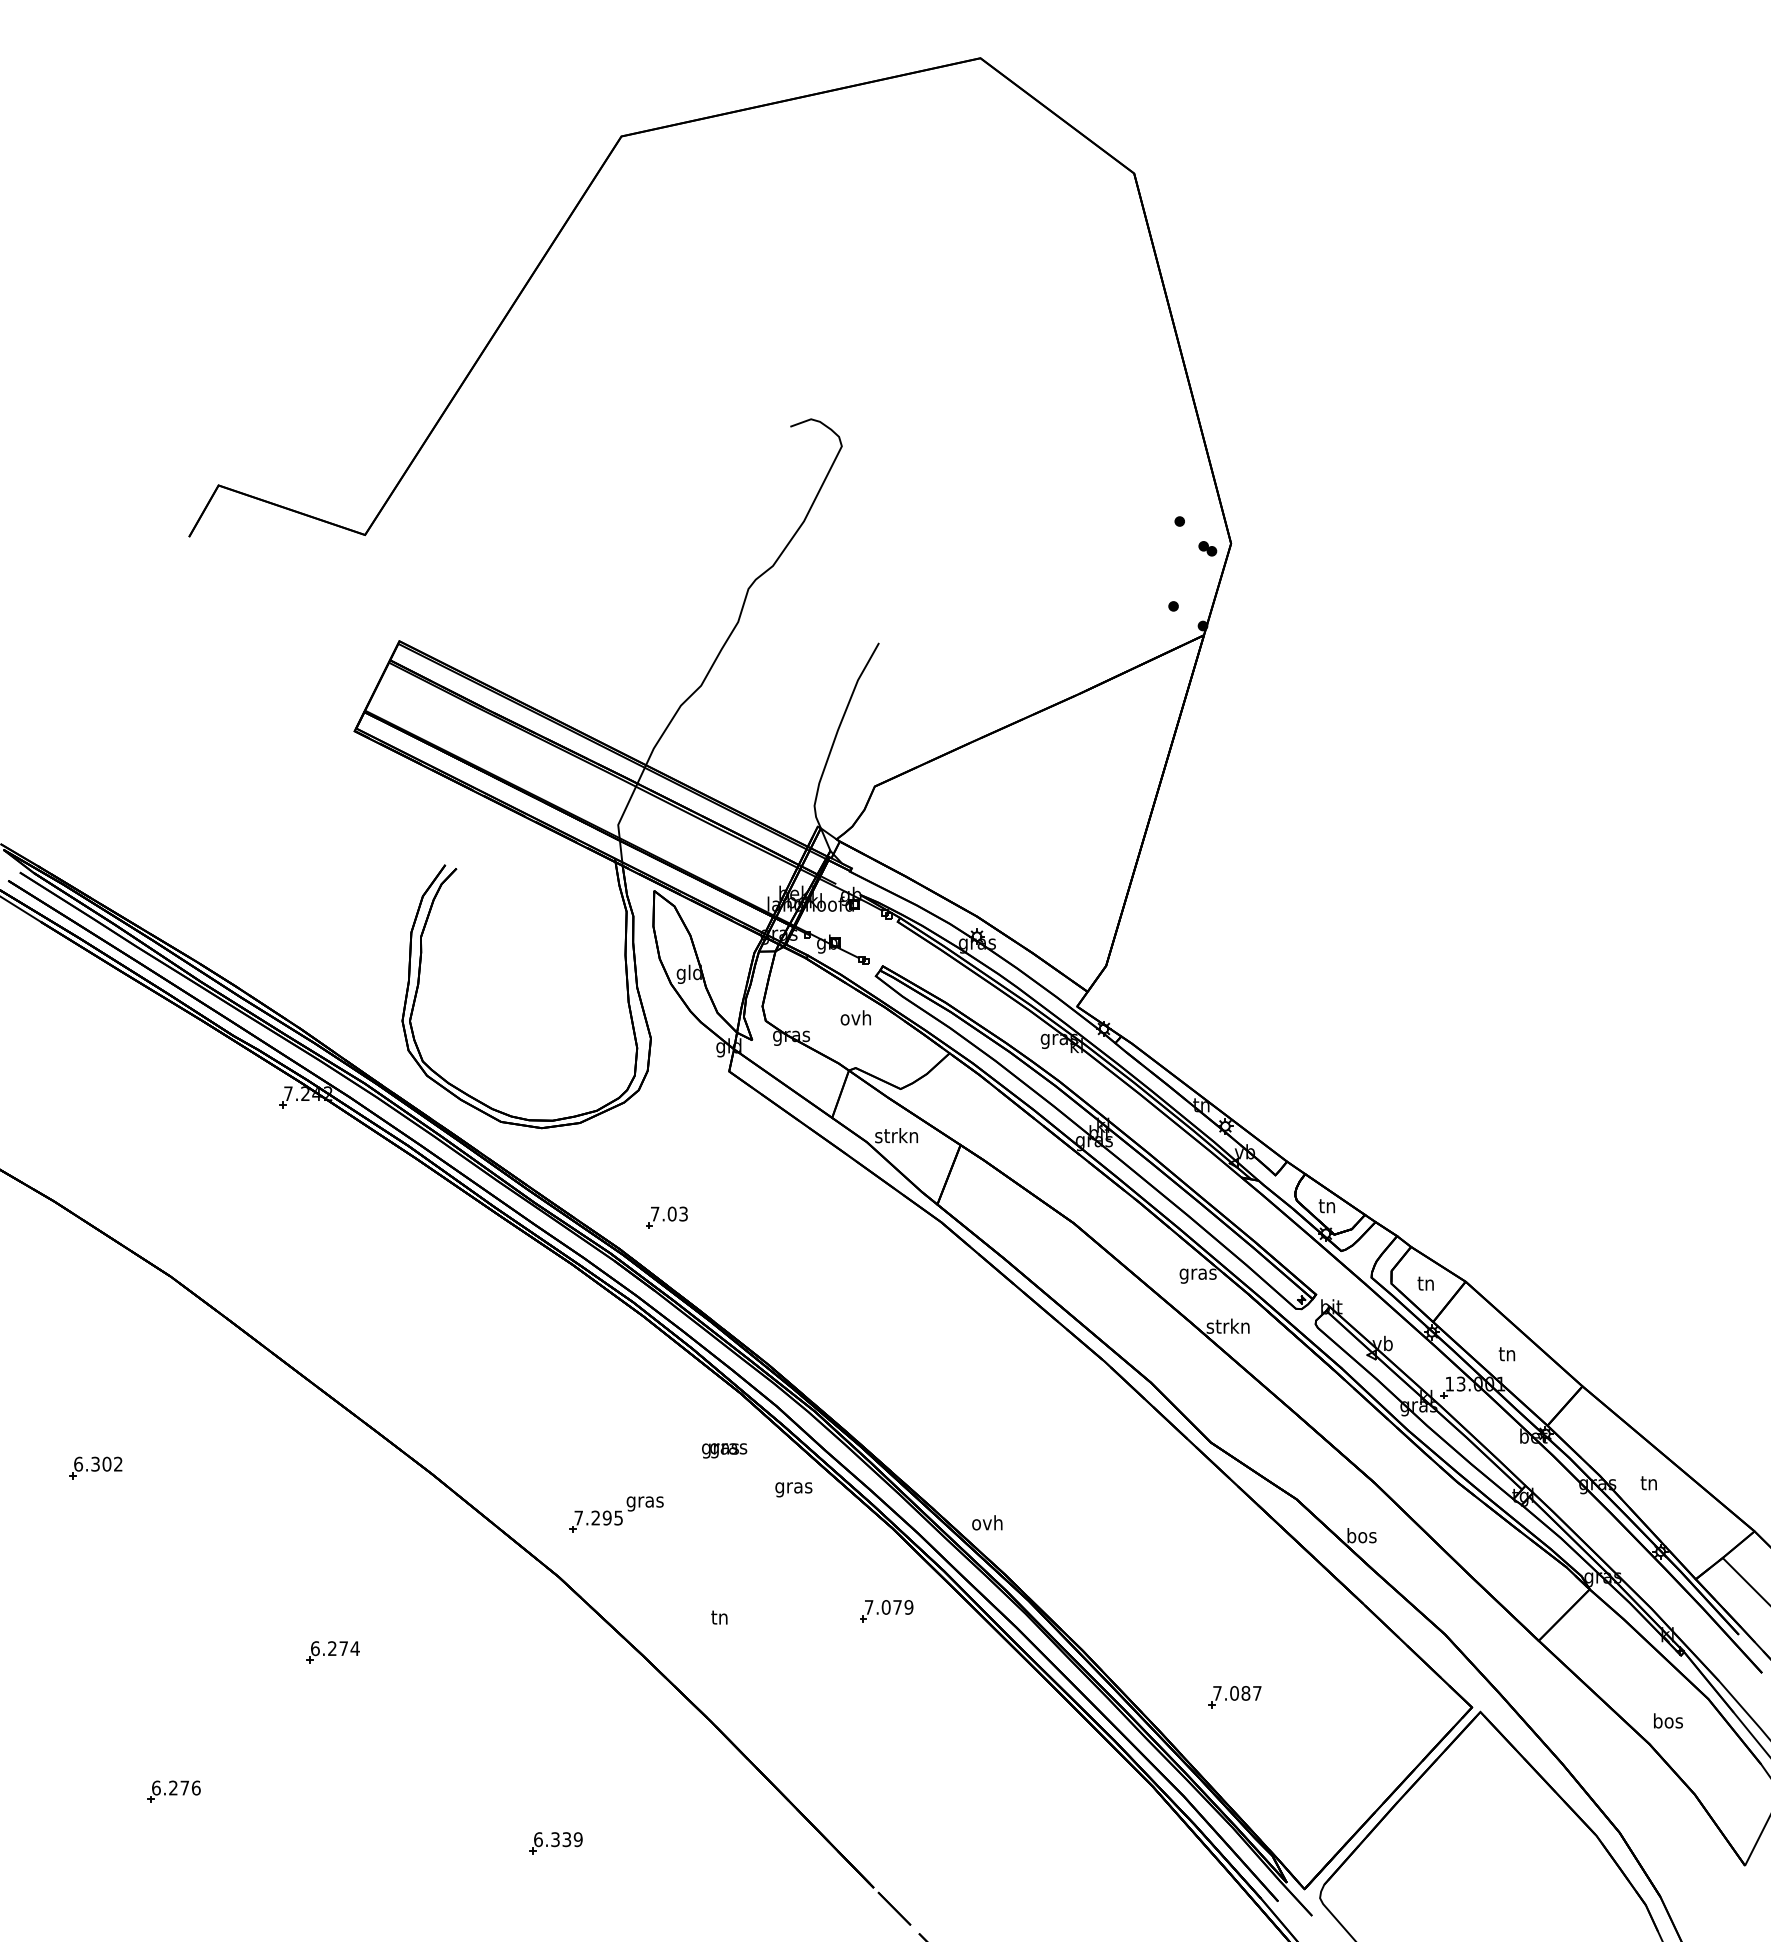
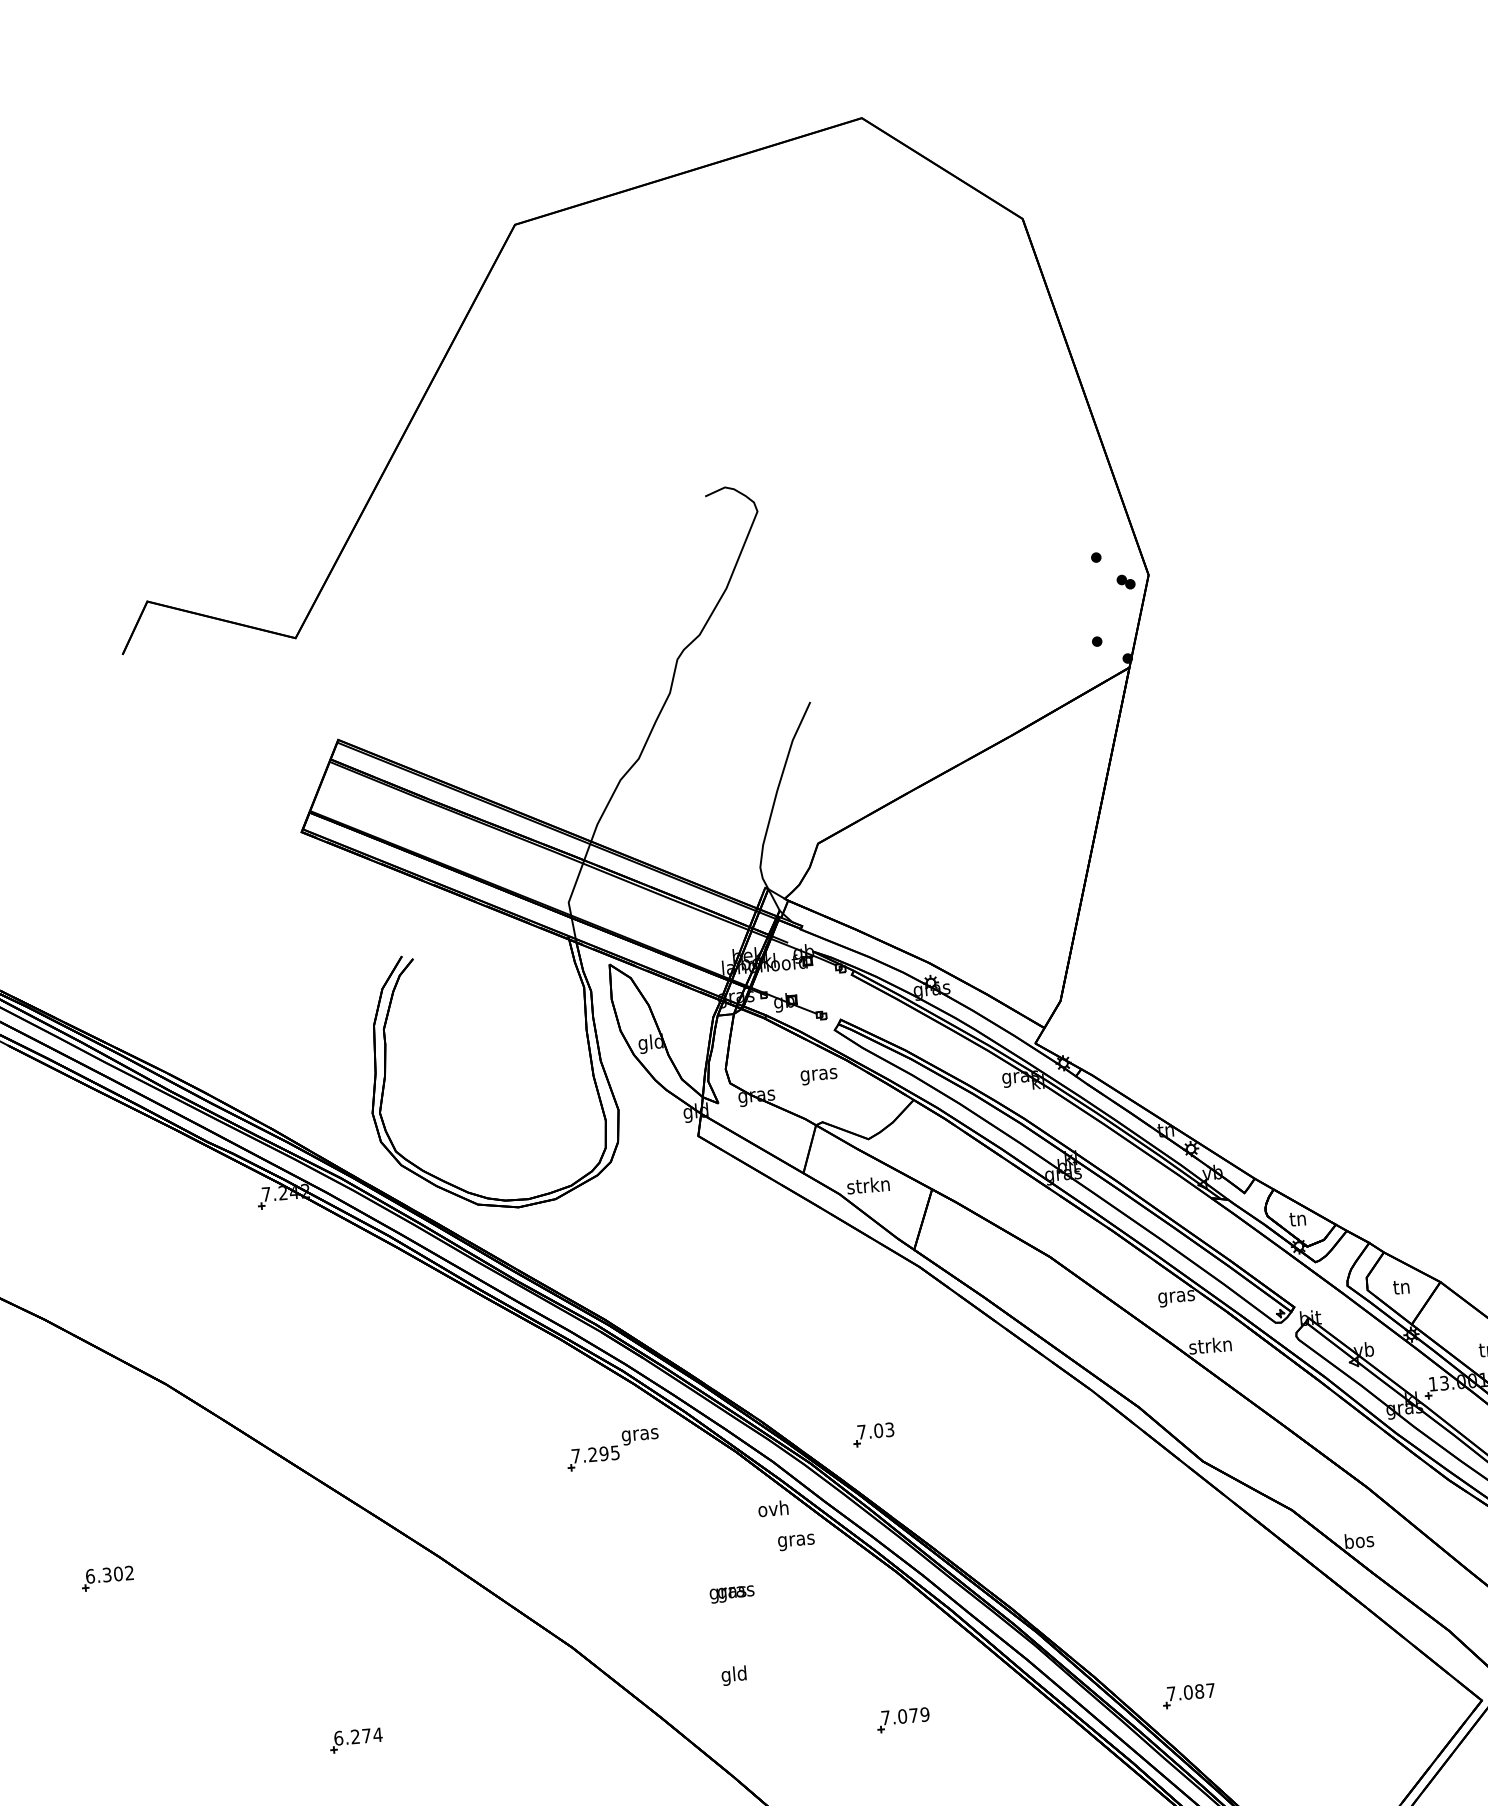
text: (855, 1019) -> (818, 1074), ovh -> gras
part: (666, 1217) -> (873, 1434), moved
text: (724, 1450) -> (732, 1594), moved
part: (616, 1514) -> (612, 1449), moved
text: (987, 1522) -> (773, 1508), moved
part: (886, 1611) -> (903, 1720), moved
text: (719, 1618) -> (733, 1675), tn -> gld
part: (1234, 1697) -> (1188, 1696), moved

